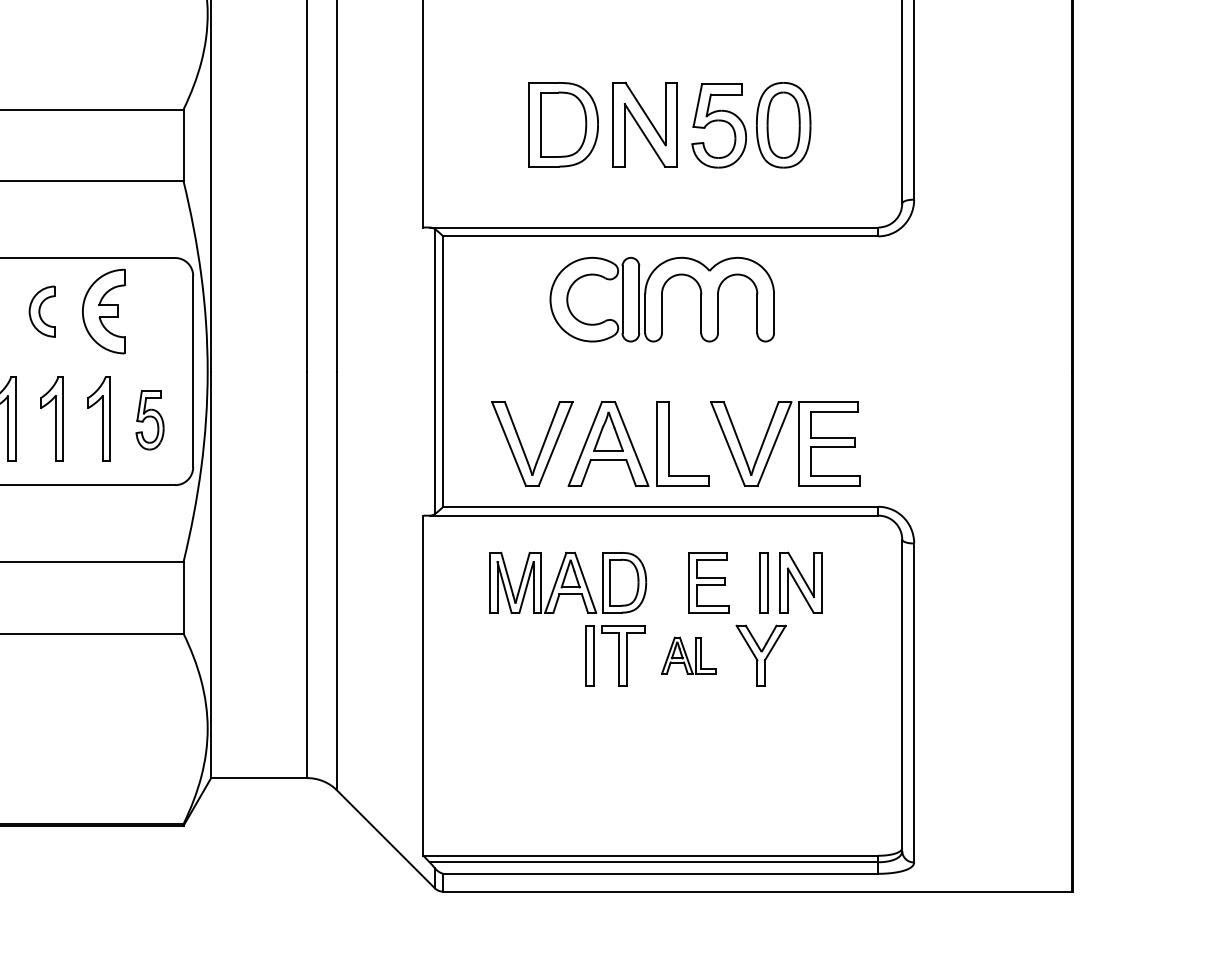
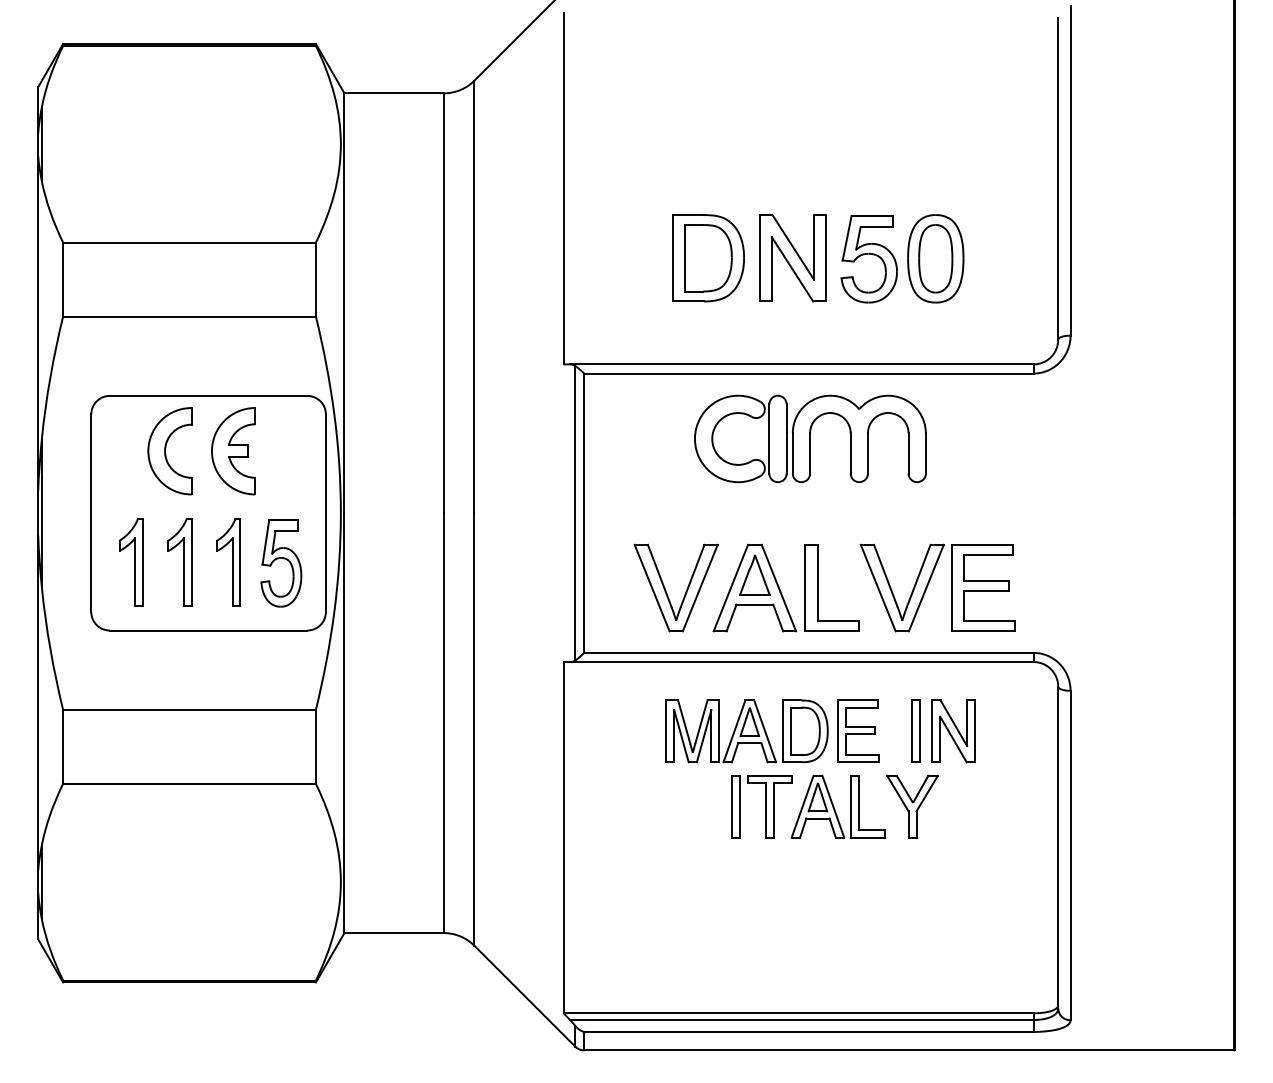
part: (41, 311) -> (169, 451), size x1.67
part: (150, 420) -> (281, 563), size x1.43
part: (567, 582) -> (746, 731), moved
part: (688, 655) -> (837, 806), size x1.67

